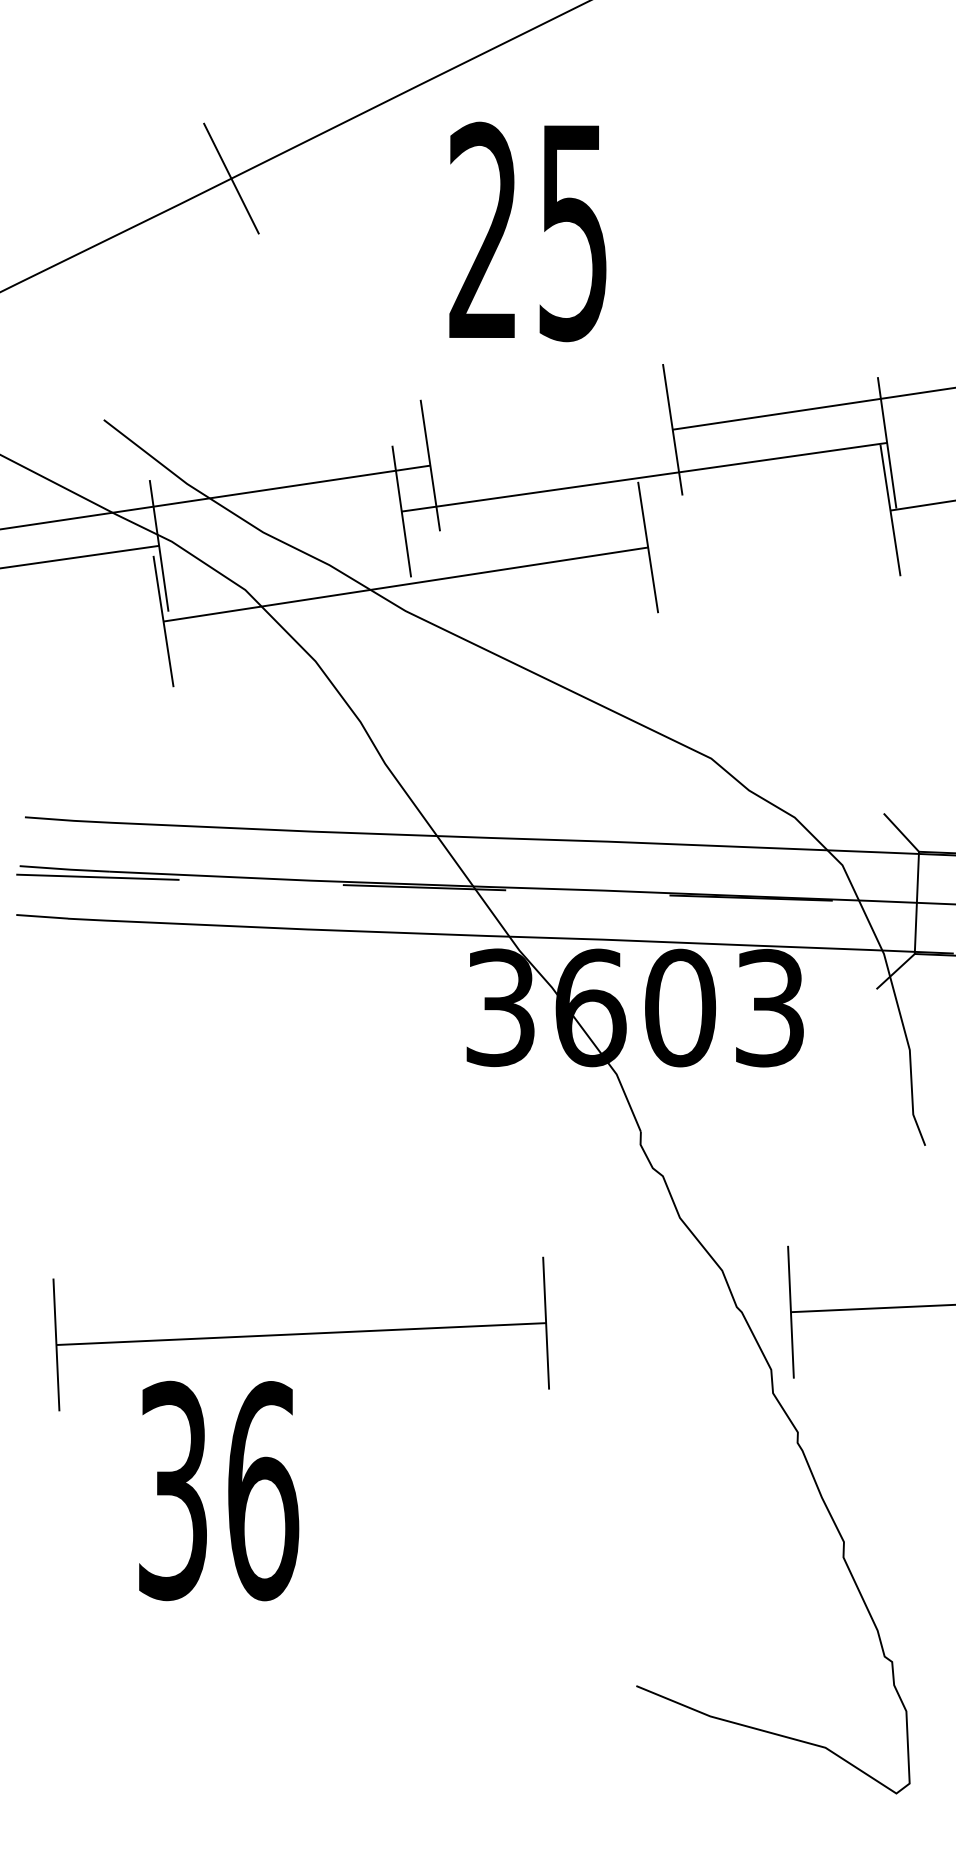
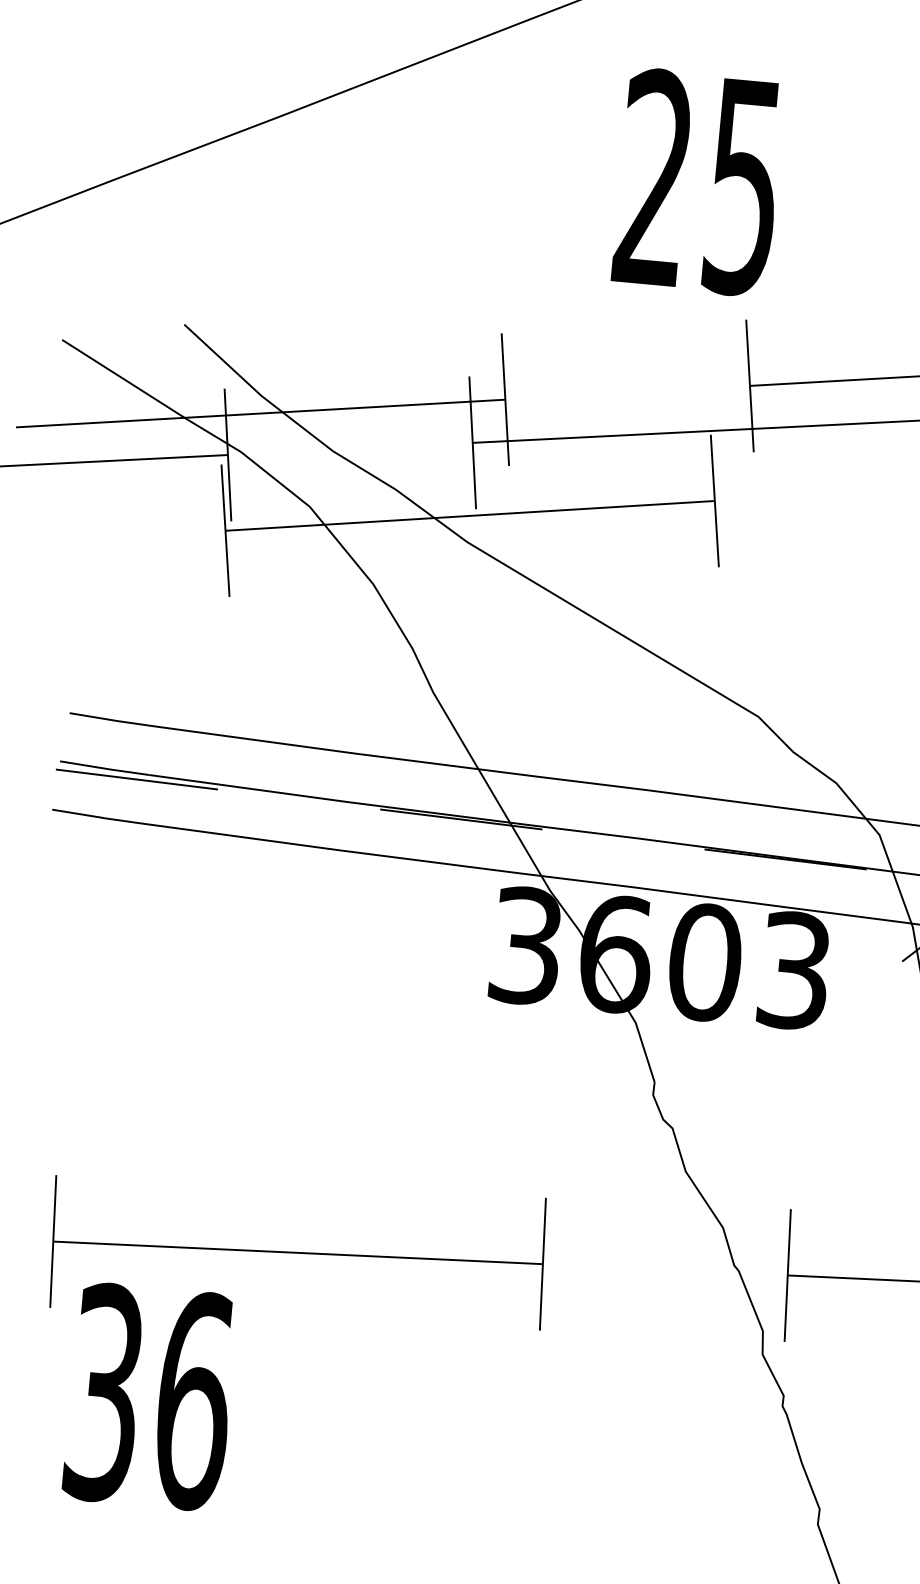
line: (231, 178) -> (333, 95), removed
text: (527, 231) -> (698, 182), moved
text: (219, 1490) -> (150, 1396), moved

